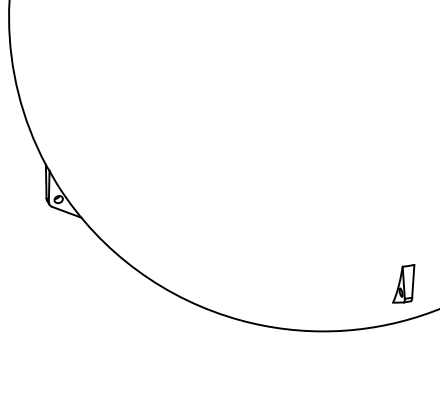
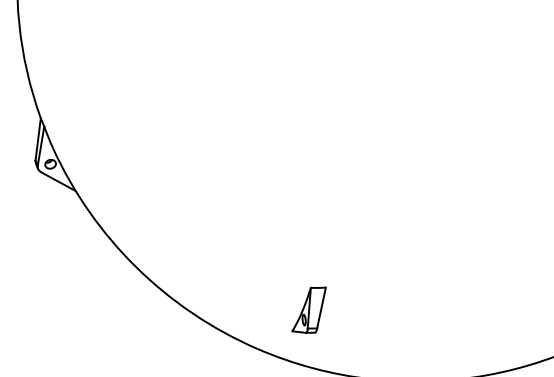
part: (403, 283) -> (308, 309), moved

